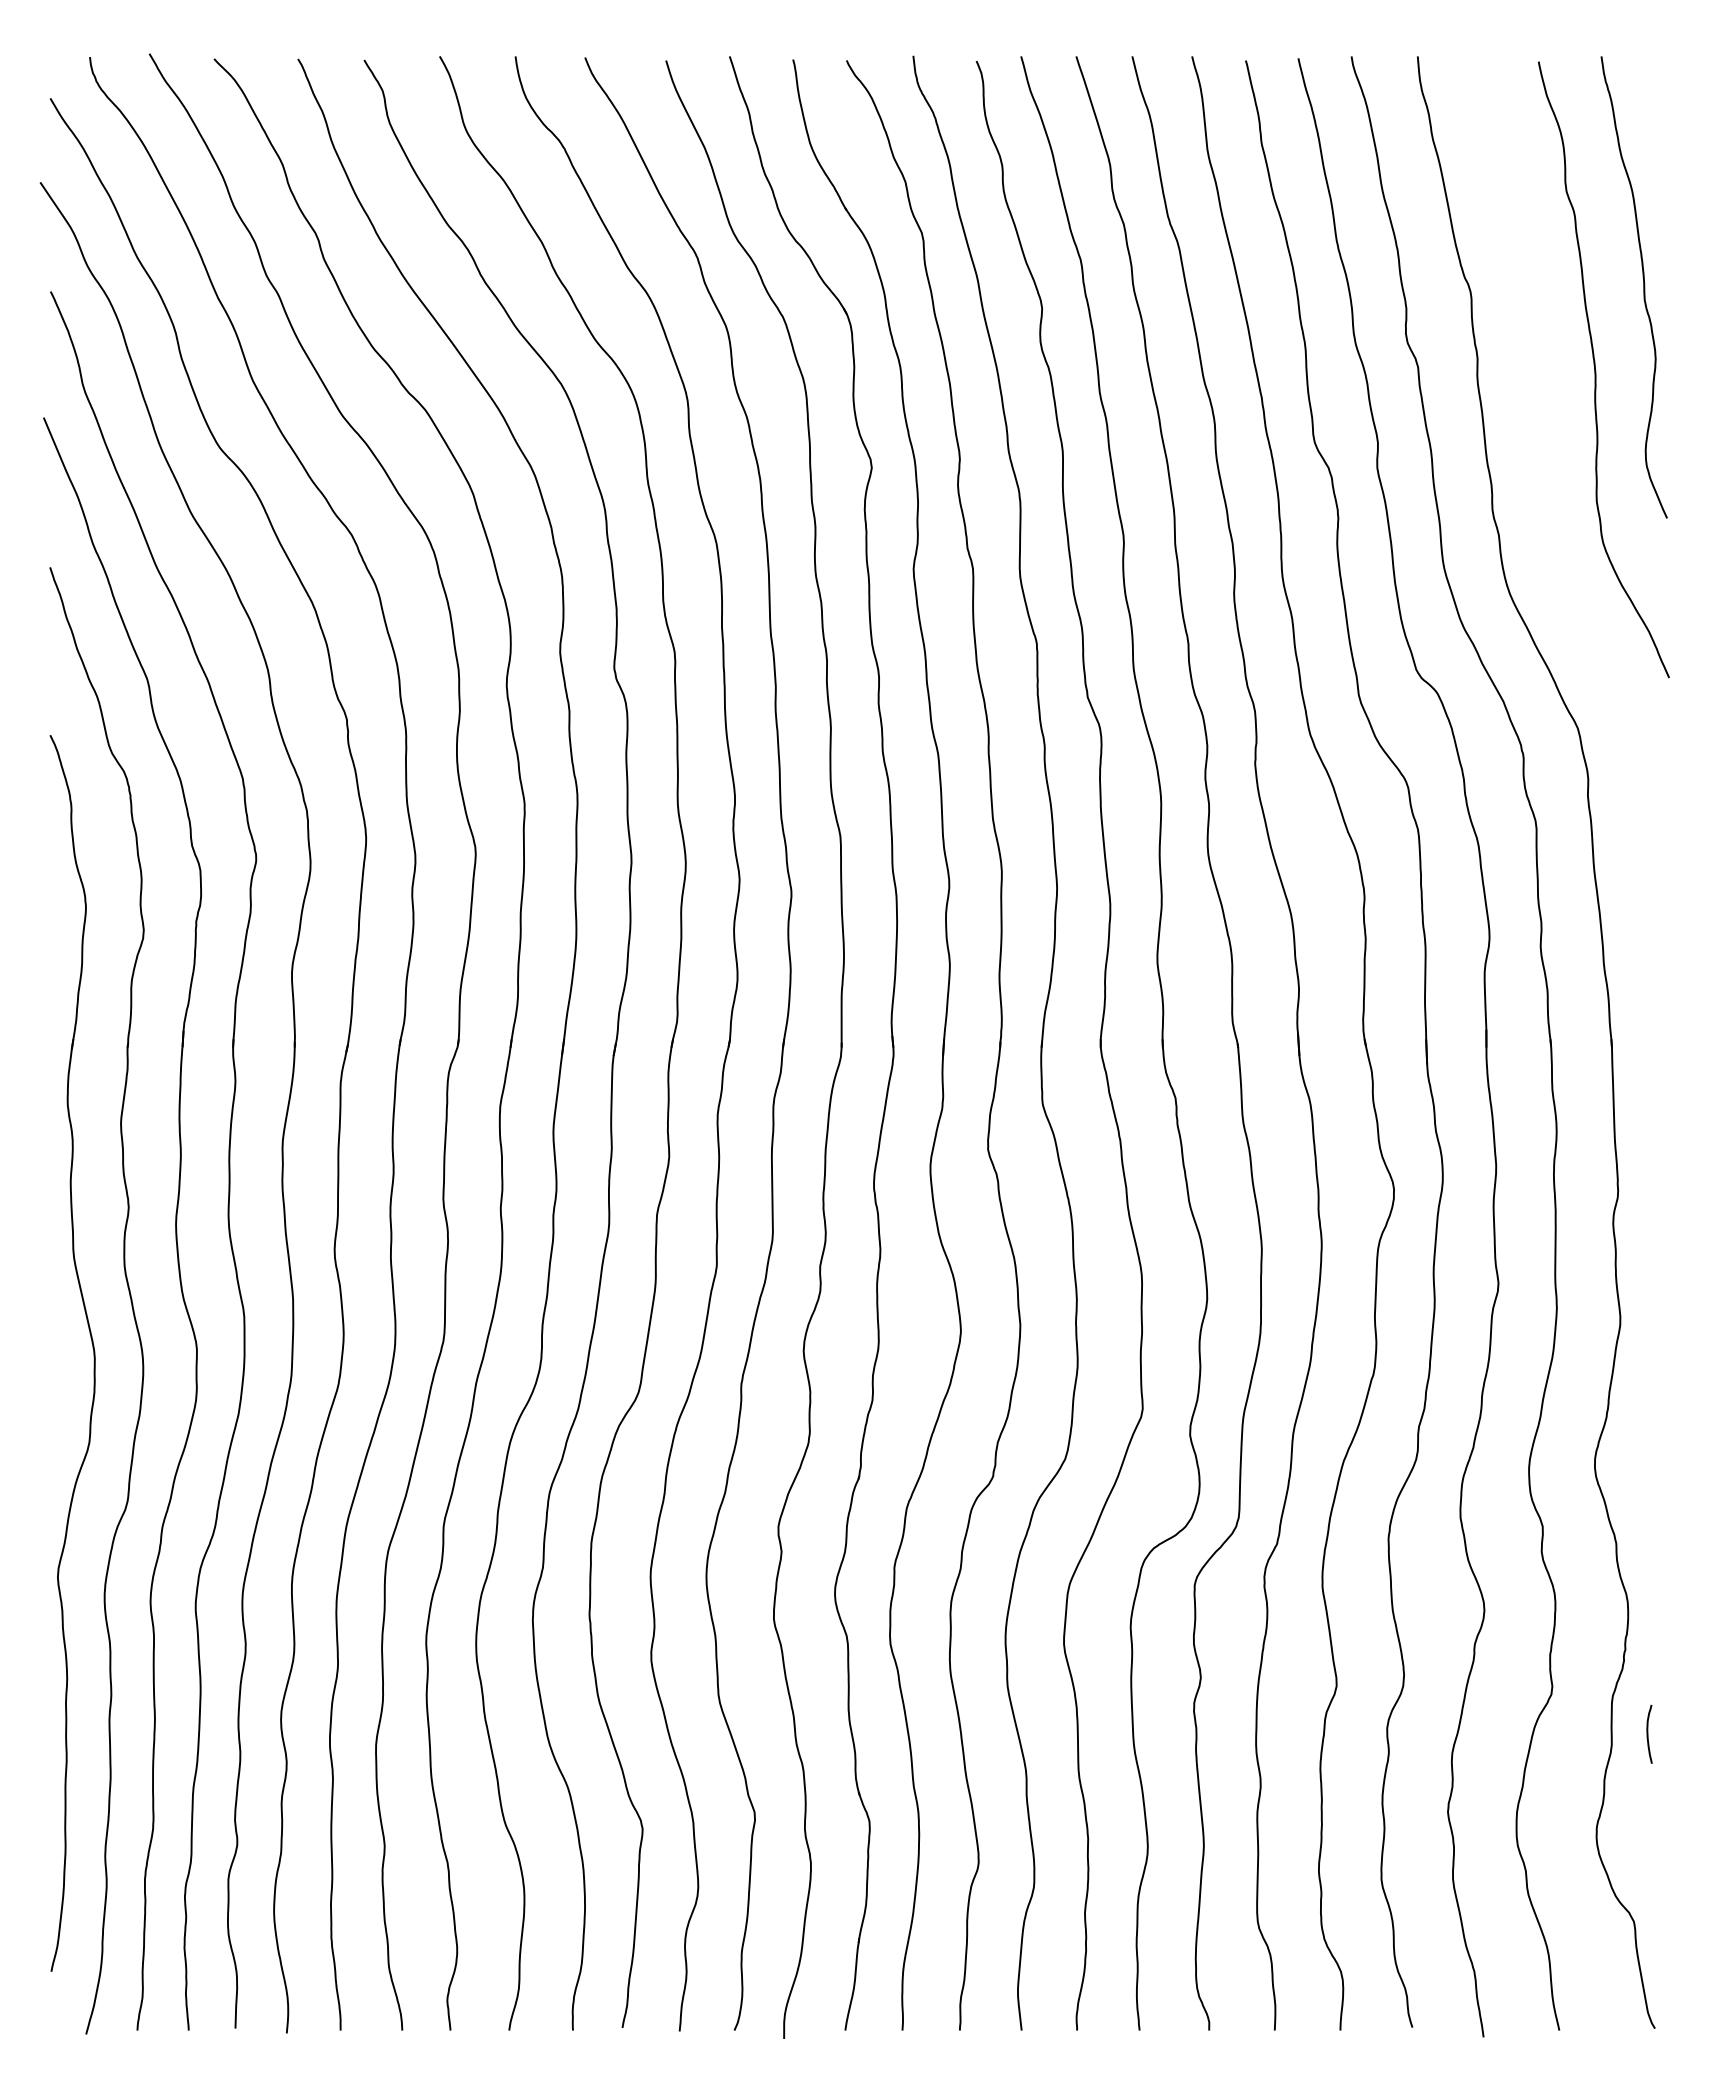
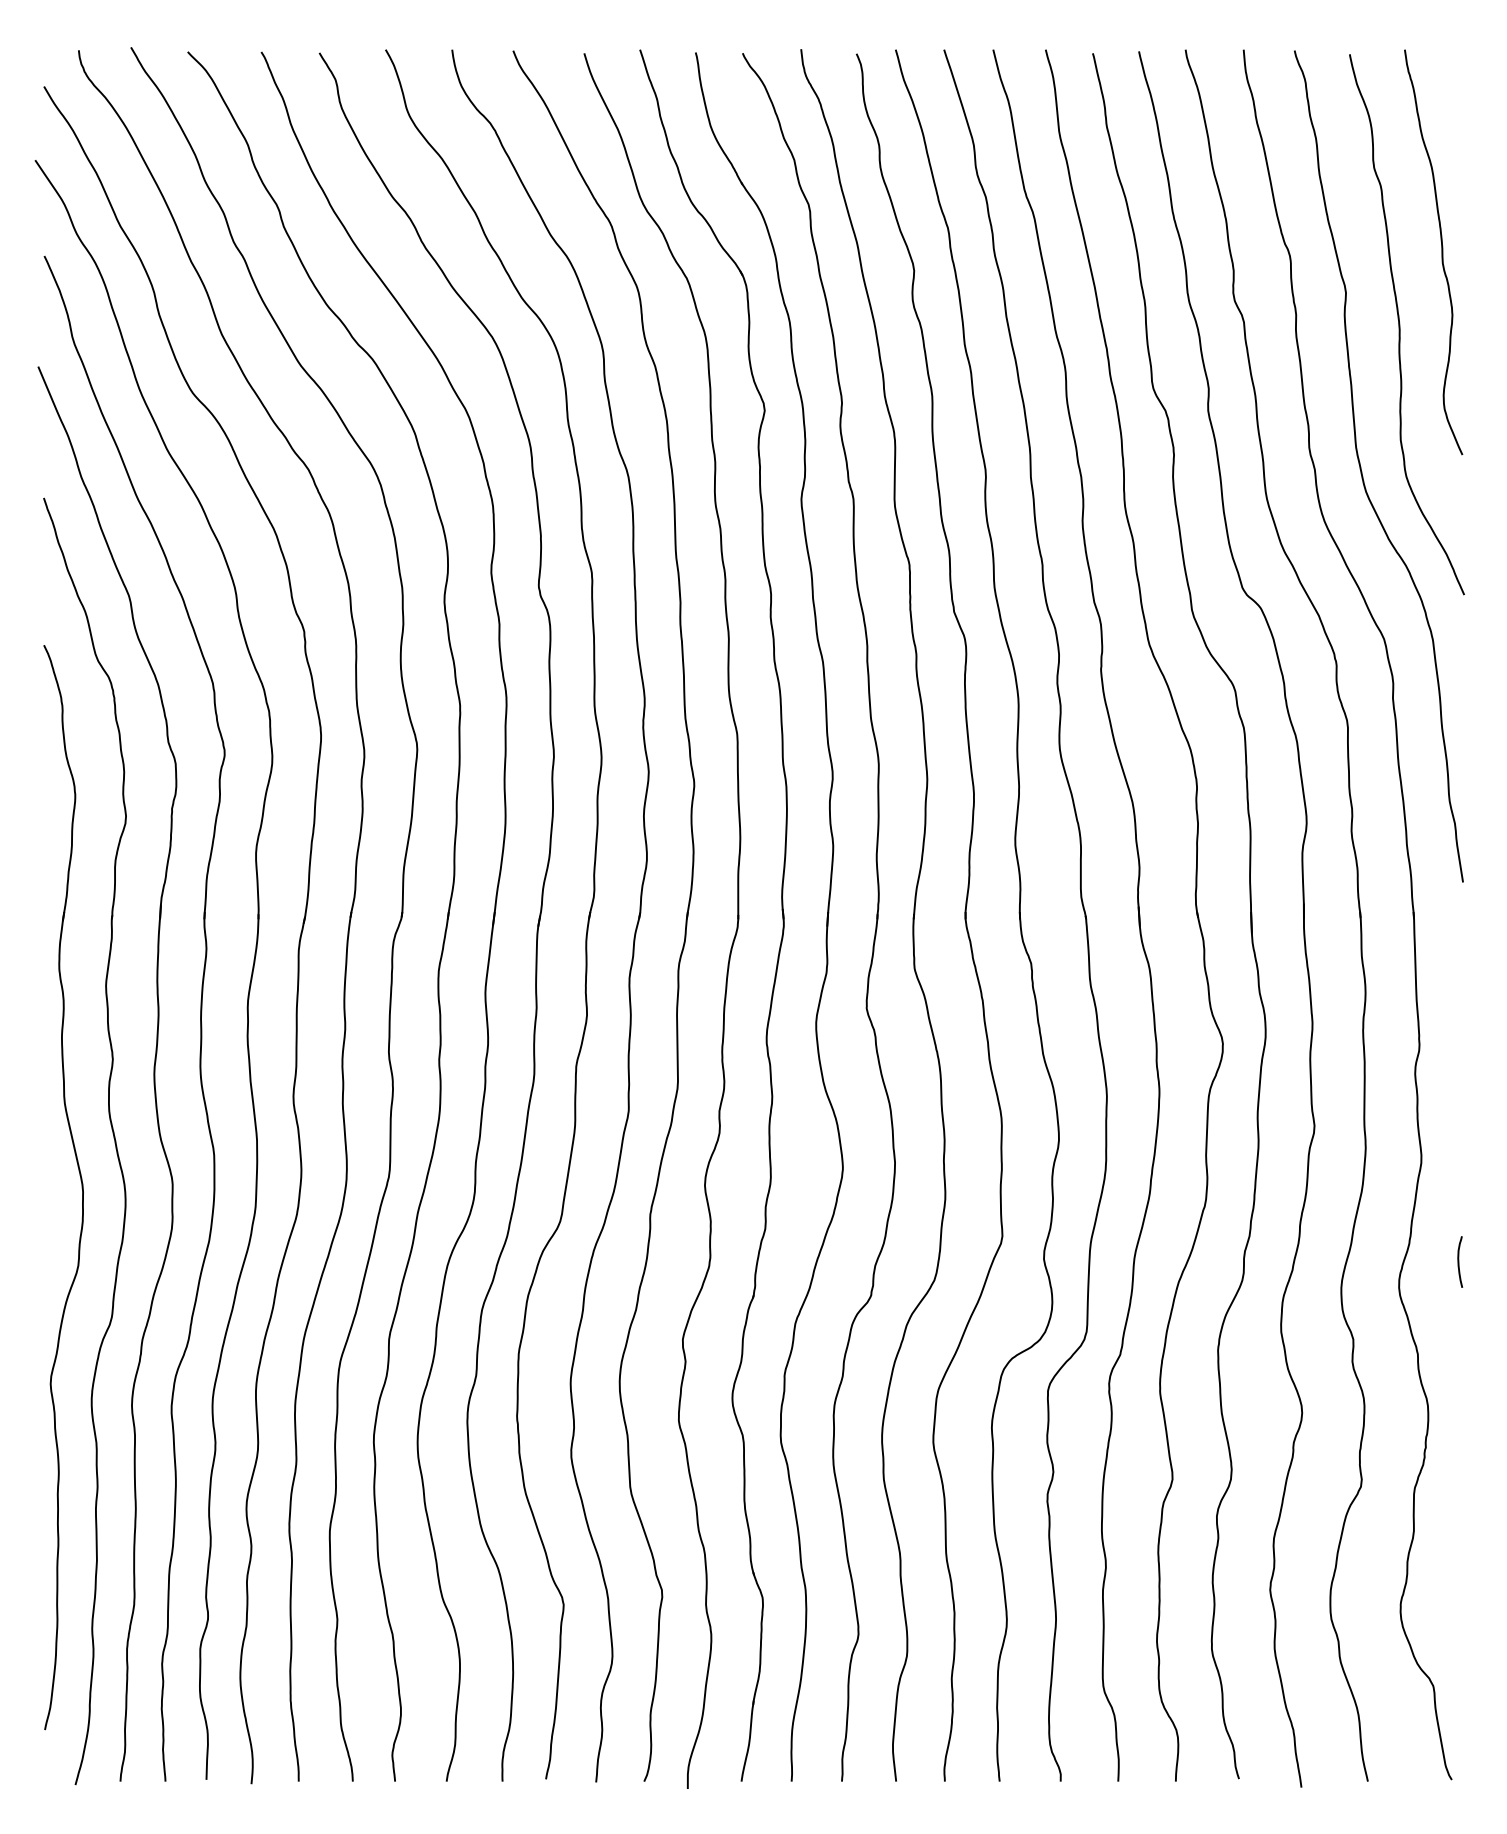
curve: (1552, 534) -> (1361, 469), added
curve: (1648, 1734) -> (1459, 1262), moved

